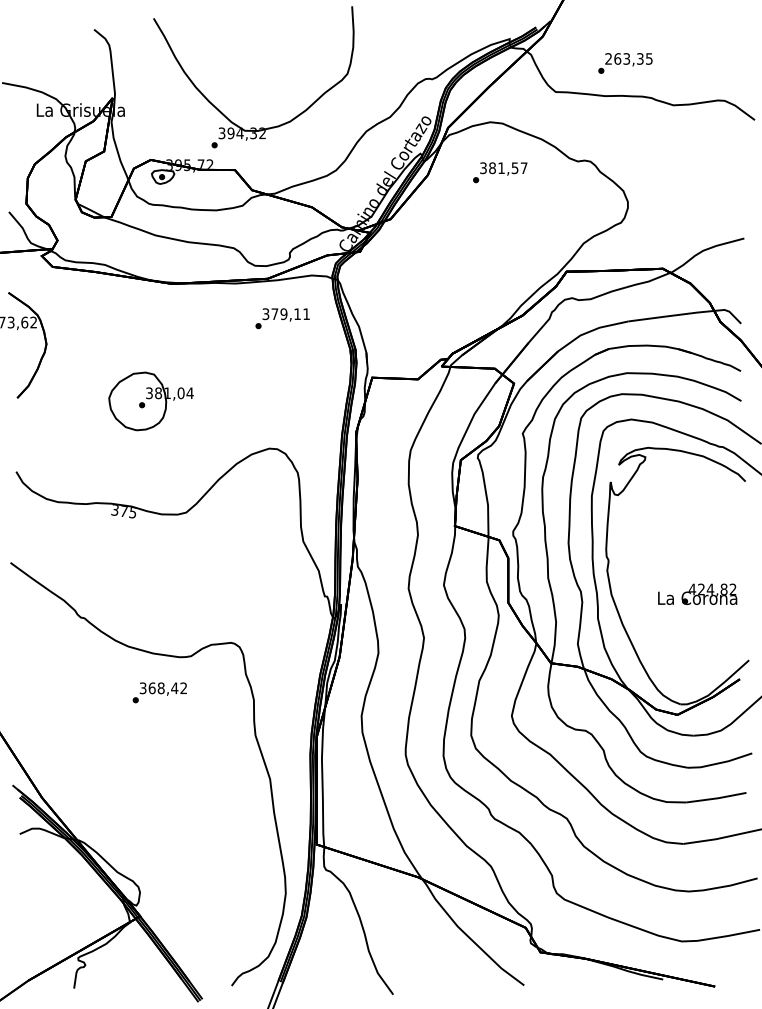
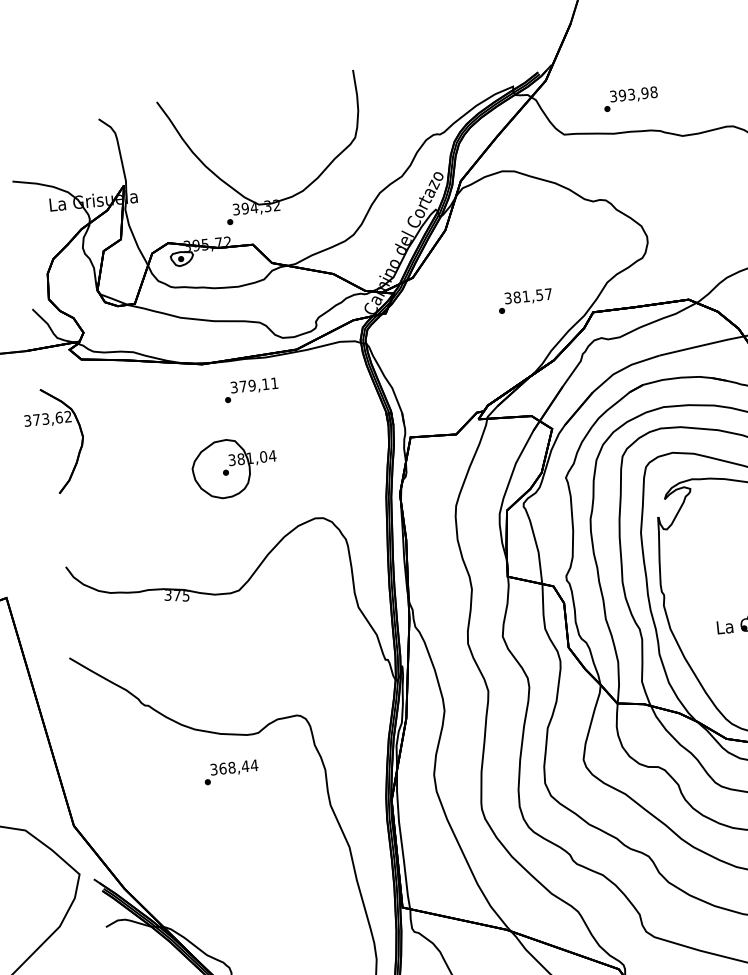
text: (628, 58) -> (633, 93), 263,35 -> 393,98
text: (500, 172) -> (525, 300), moved
text: (282, 318) -> (251, 390), moved
part: (150, 401) -> (233, 468), moved
text: (183, 687) -> (254, 764), 368,42 -> 368,44

